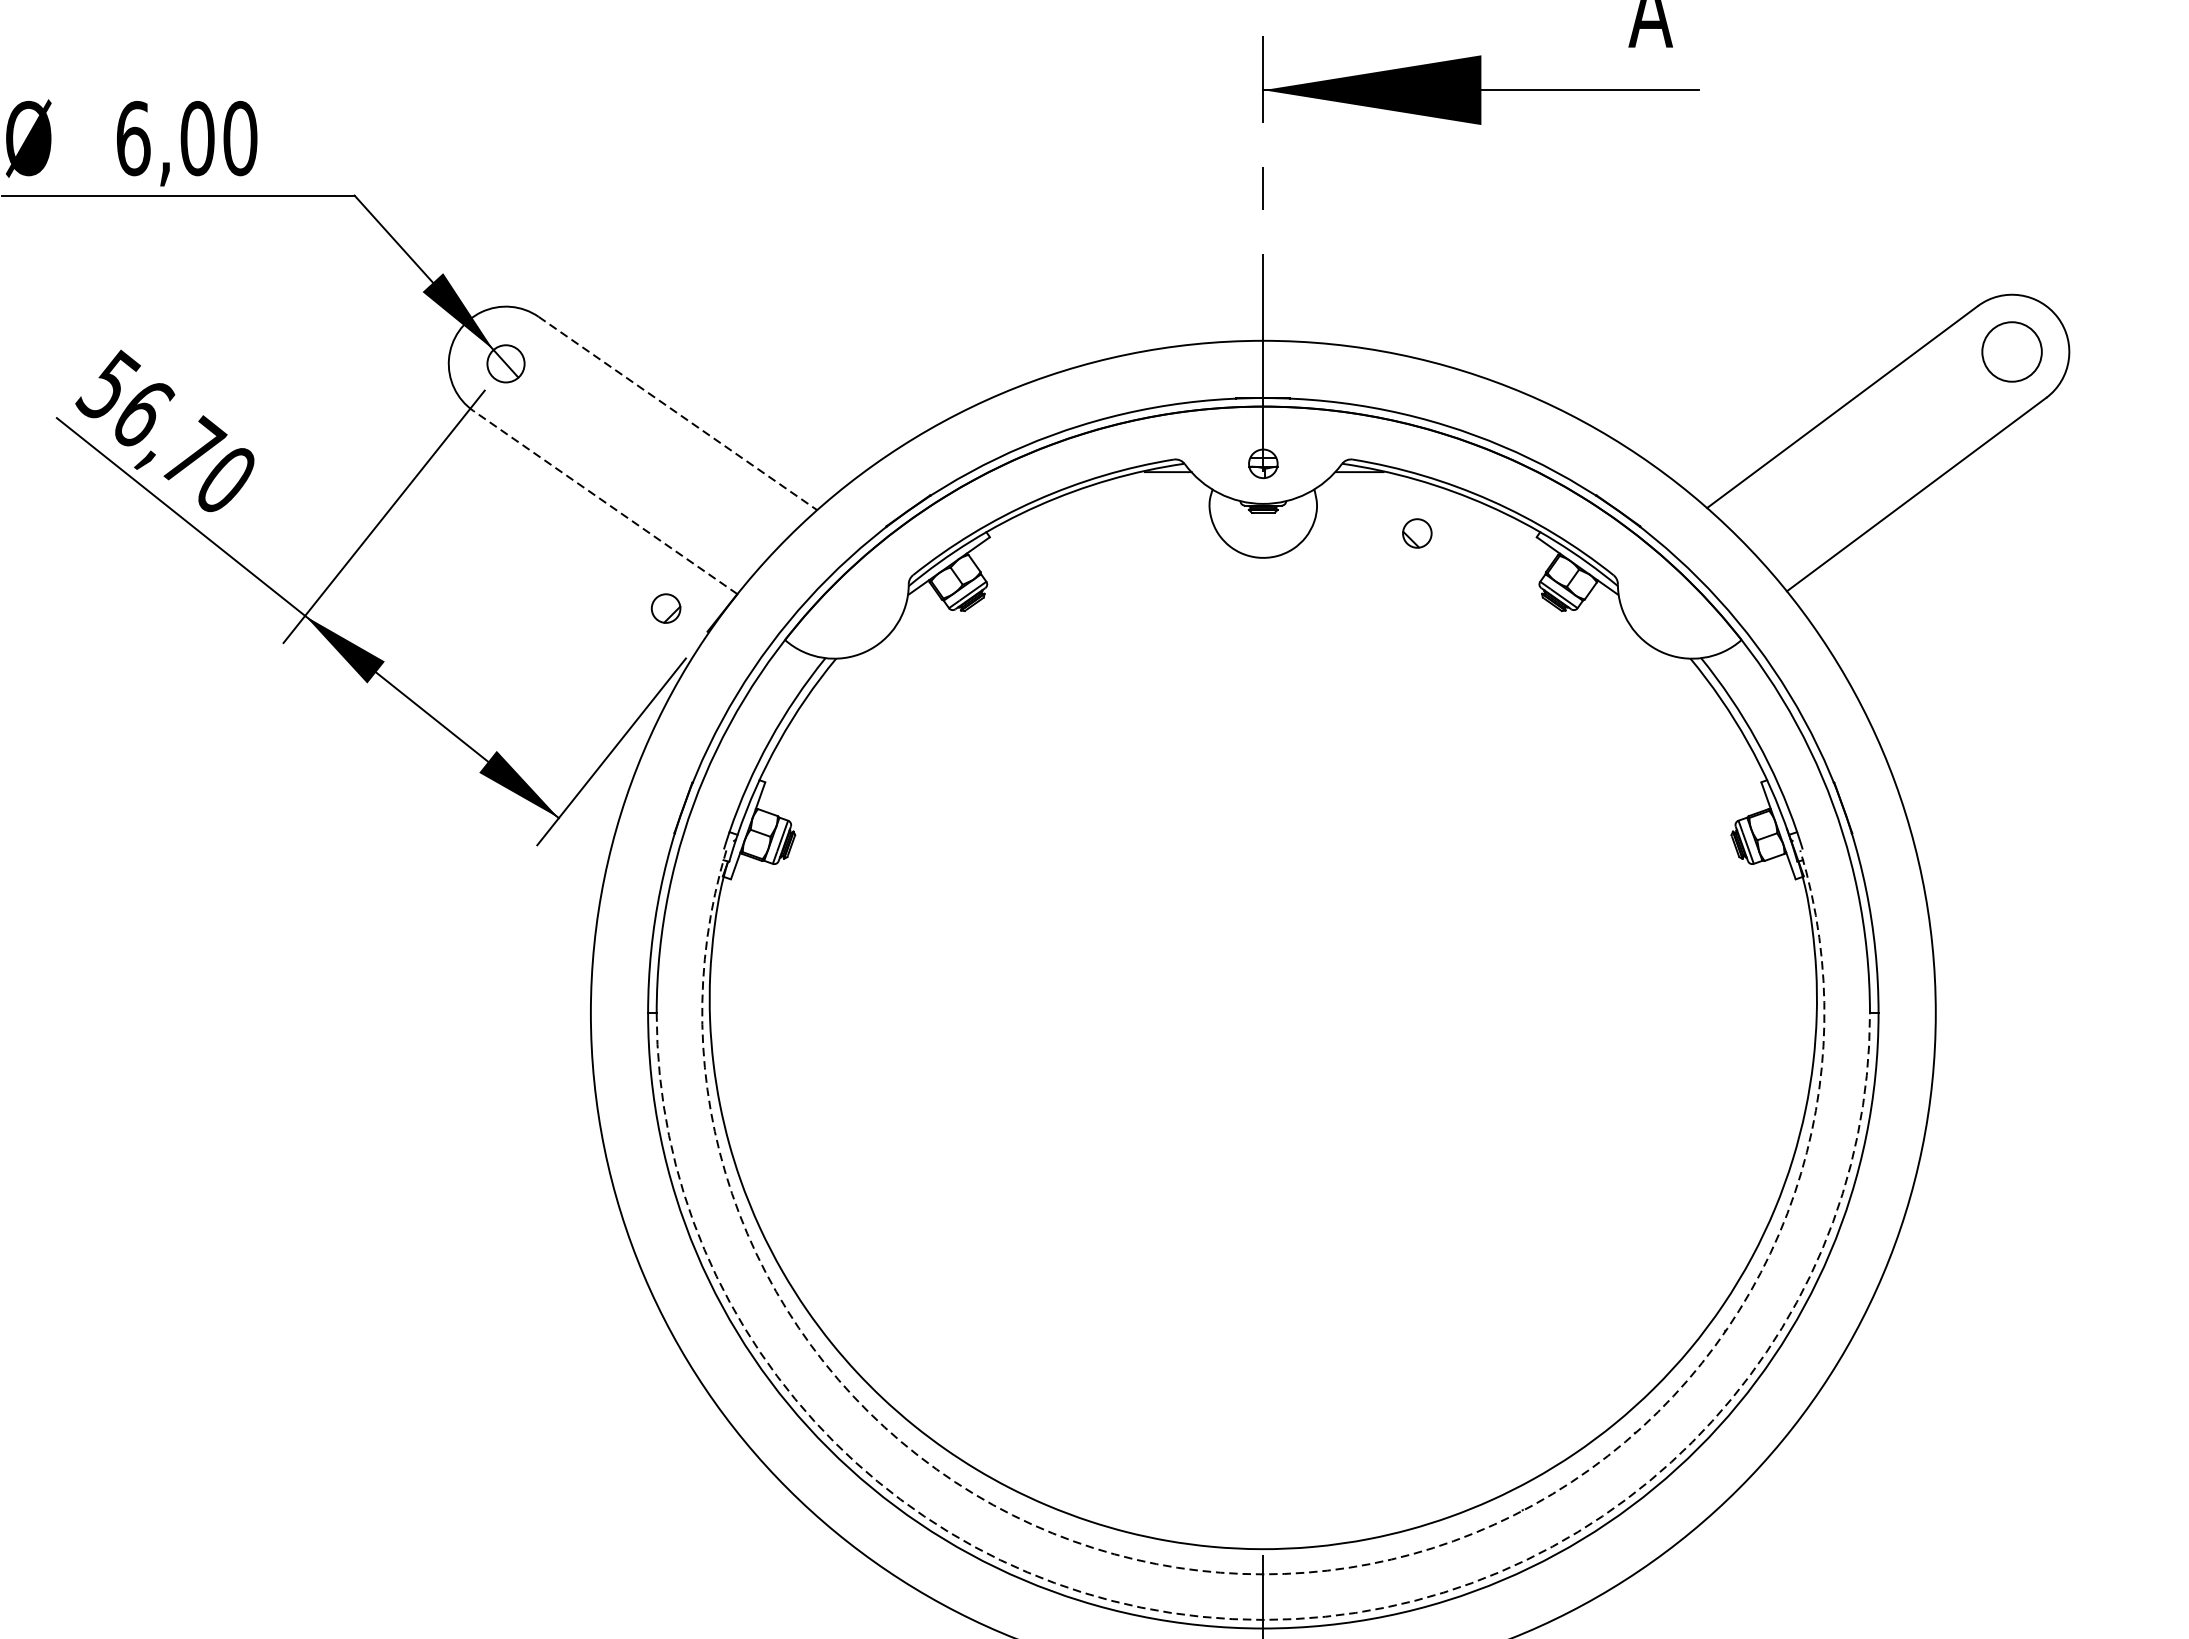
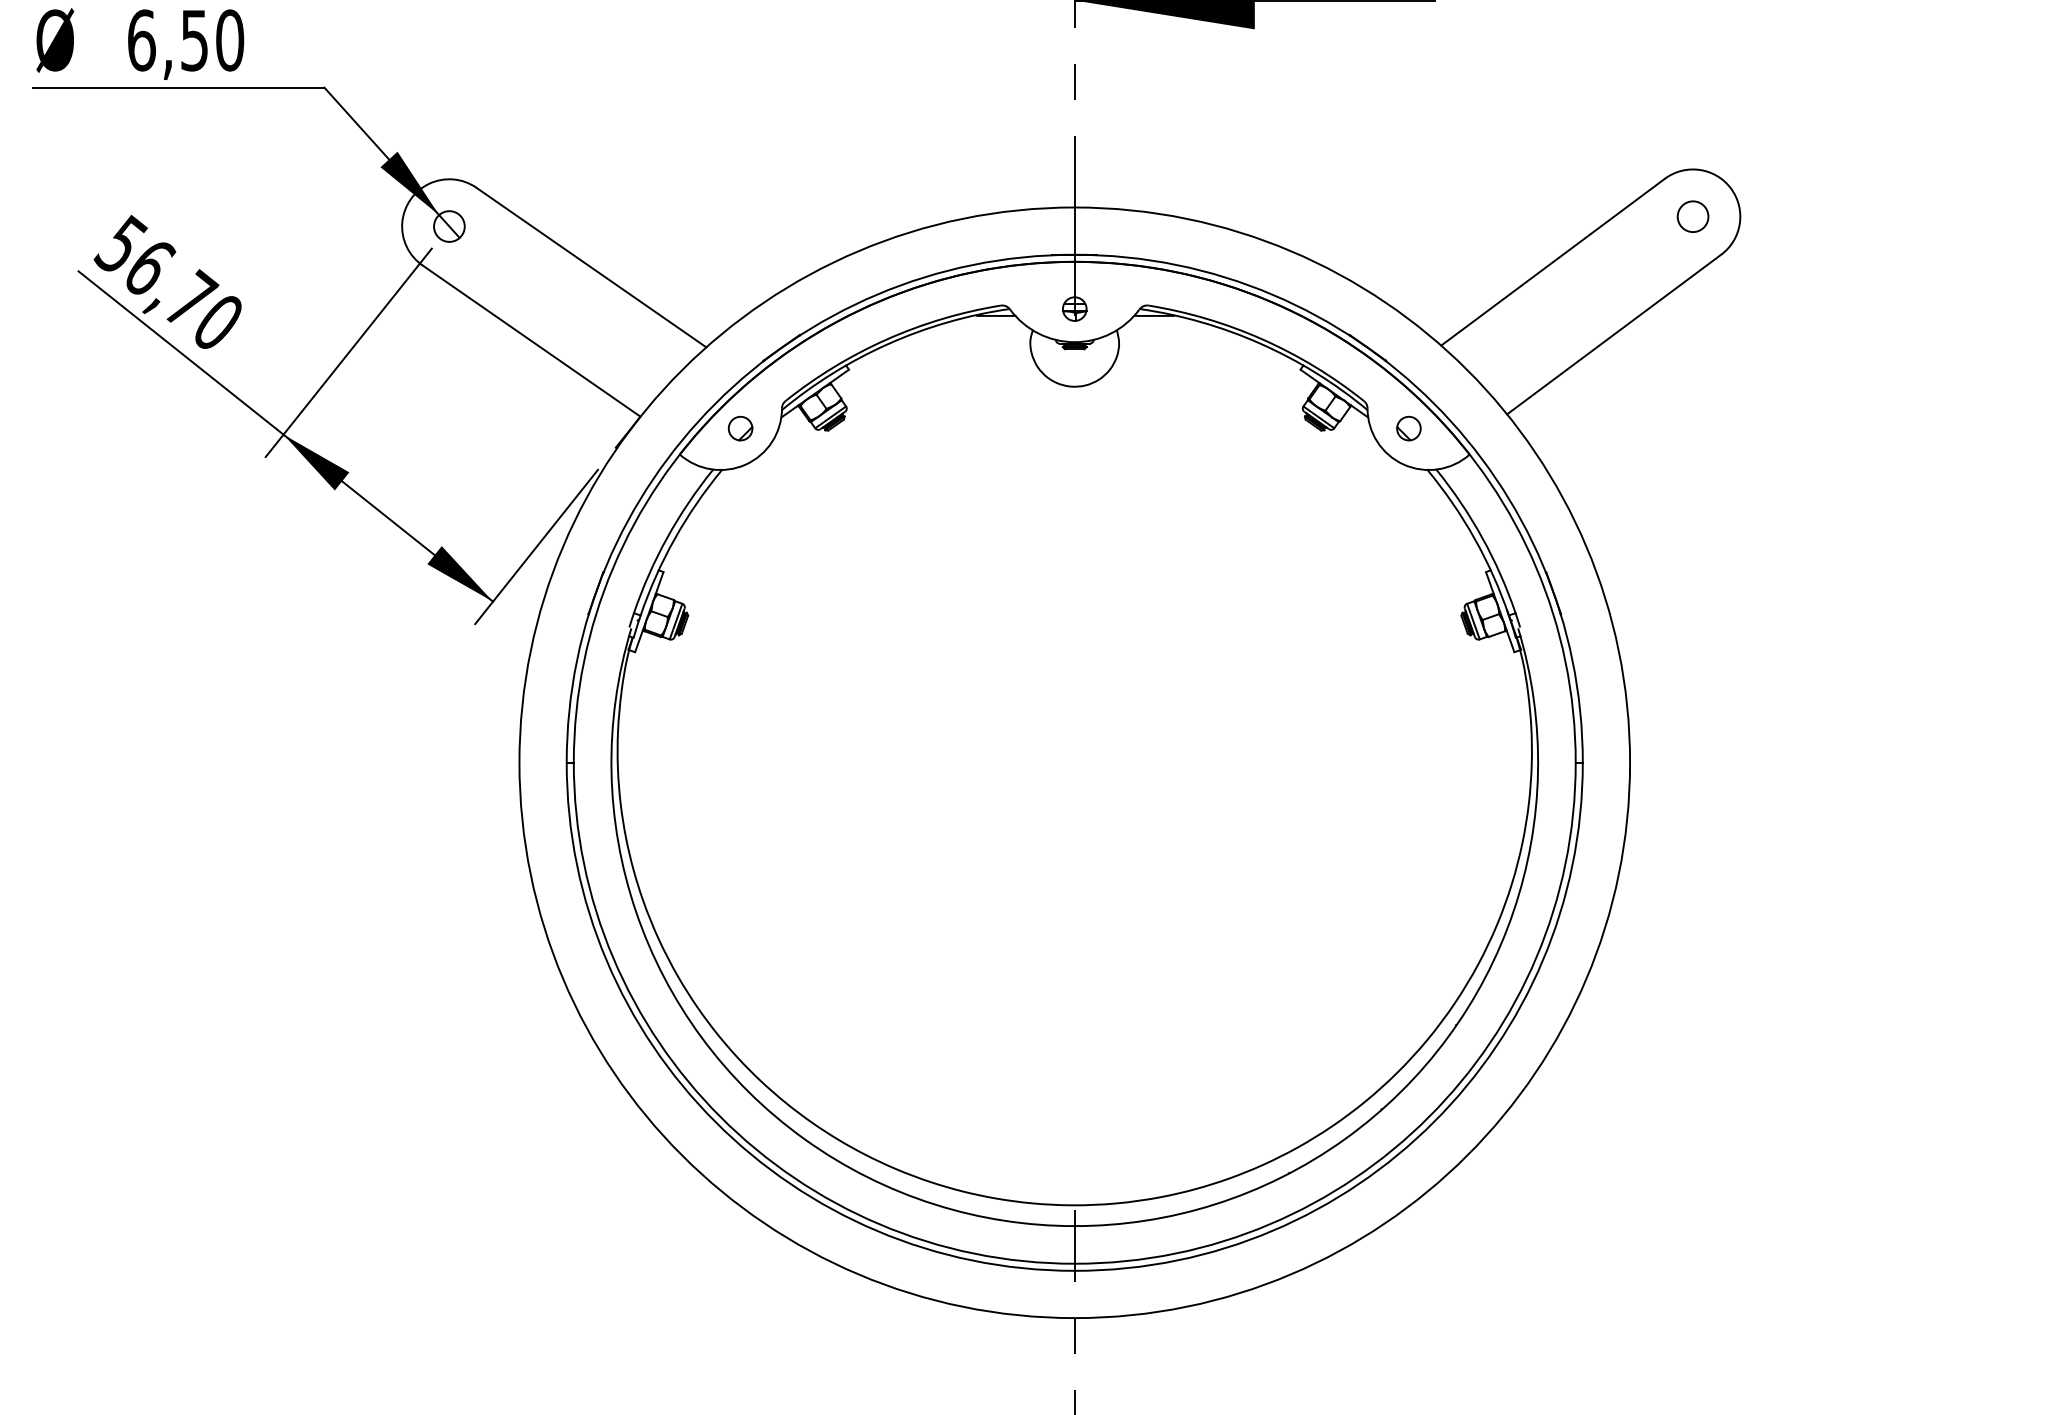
text: (197, 138) -> (194, 40), 6,00 -> 6,50
circle: (2011, 351) -> (1692, 216), size x0.62
line: (678, 413) -> (591, 267), dashed -> solid
line: (605, 503) -> (531, 341), dashed -> solid
part: (1416, 533) -> (1408, 428), moved
part: (665, 608) -> (740, 428), moved
arc: (1263, 1574) -> (1074, 1226), dashed -> solid
arc: (1263, 1619) -> (1074, 1263), dashed -> solid

